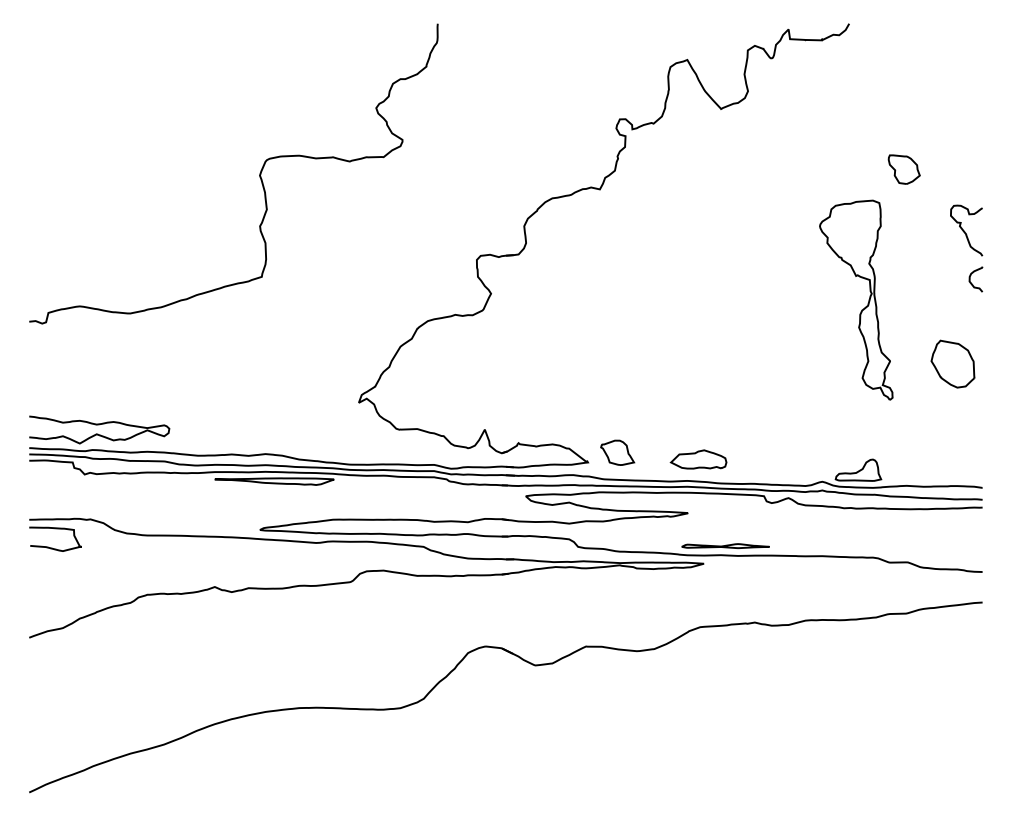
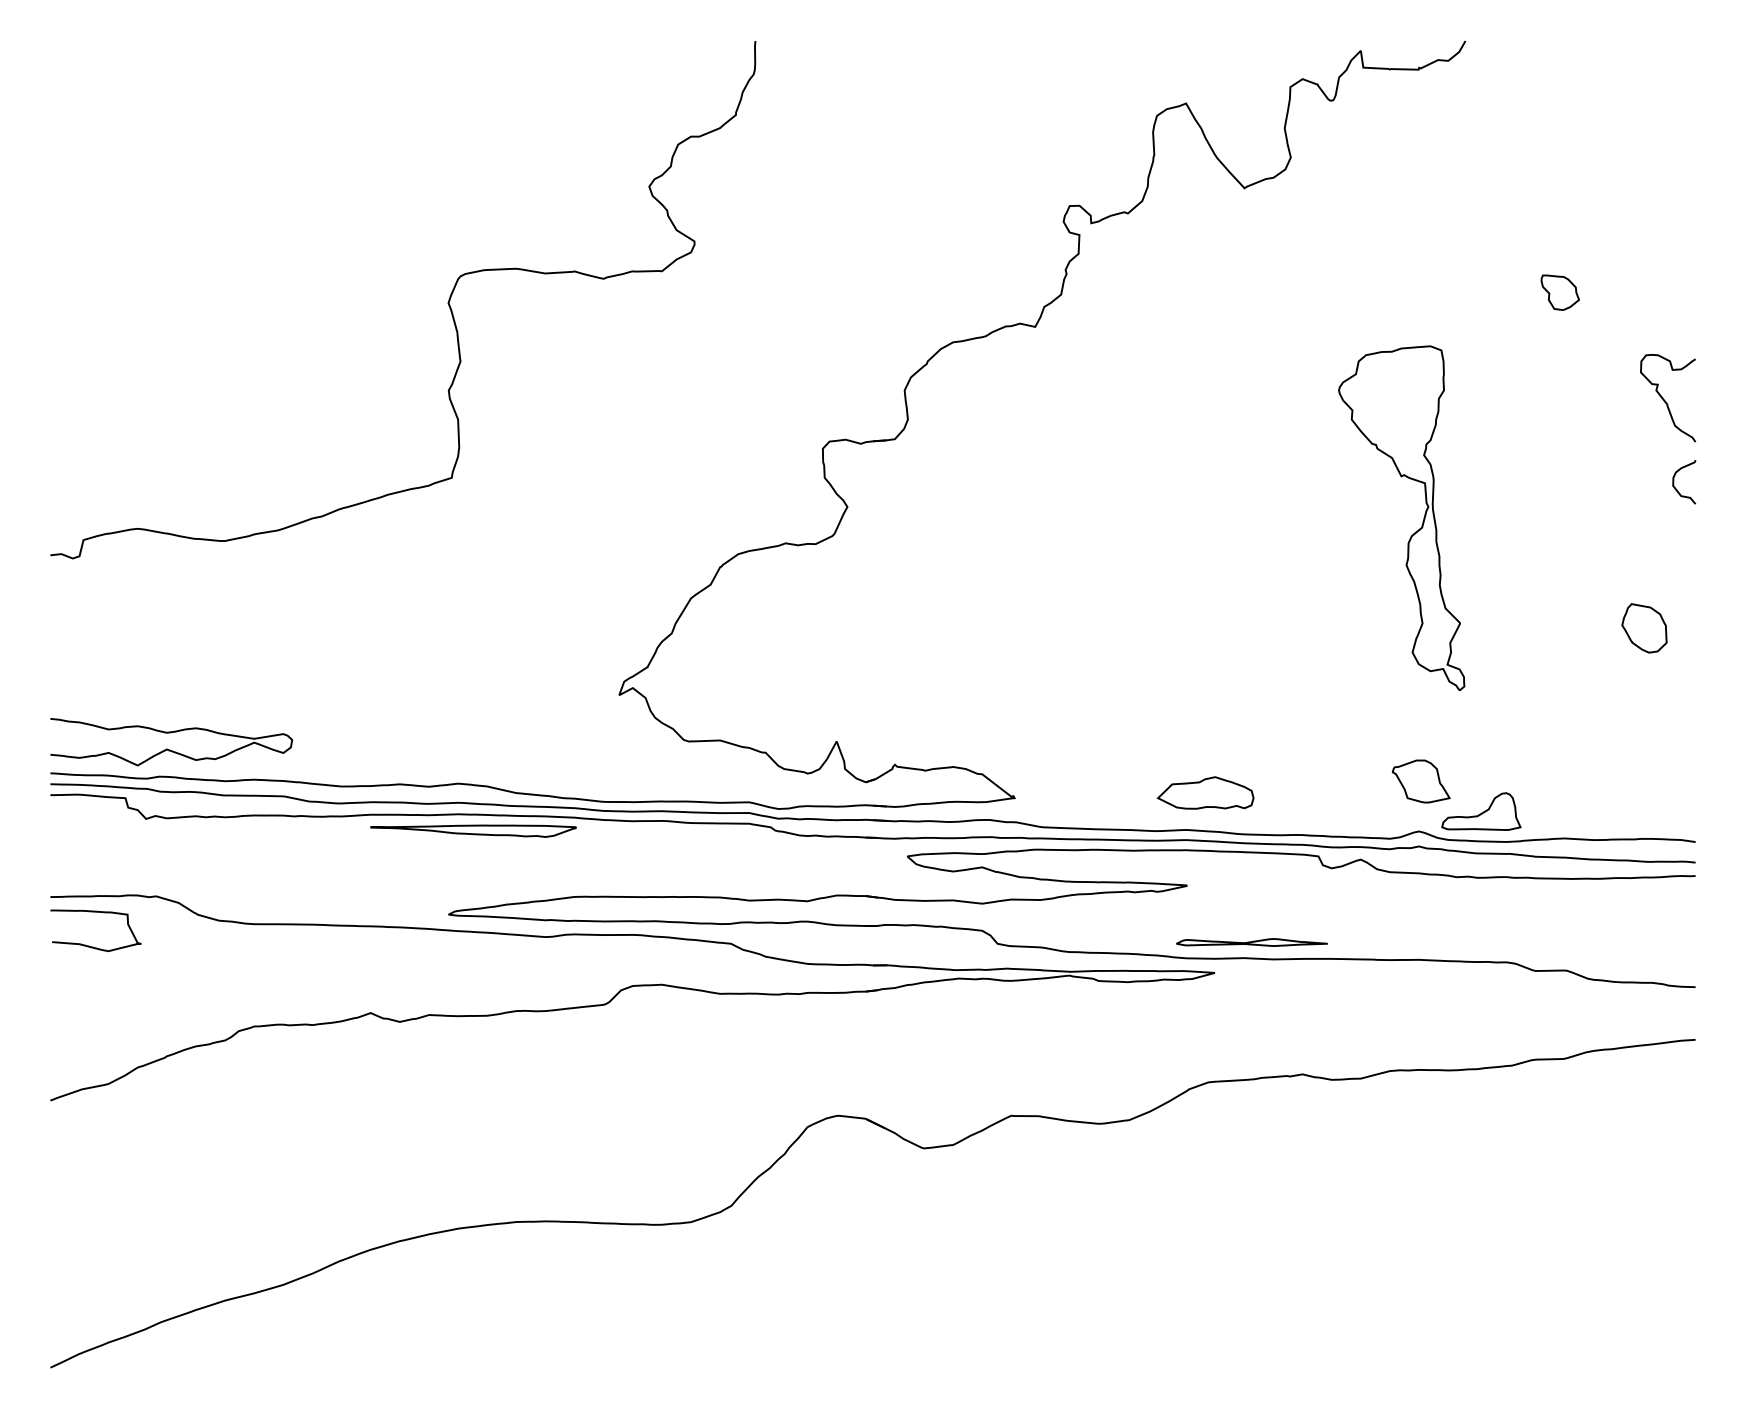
part: (903, 169) -> (1559, 292), size x0.7
part: (861, 309) -> (1410, 534), moved
part: (952, 363) -> (1643, 627), size x0.6
part: (617, 452) -> (1421, 780), moved

